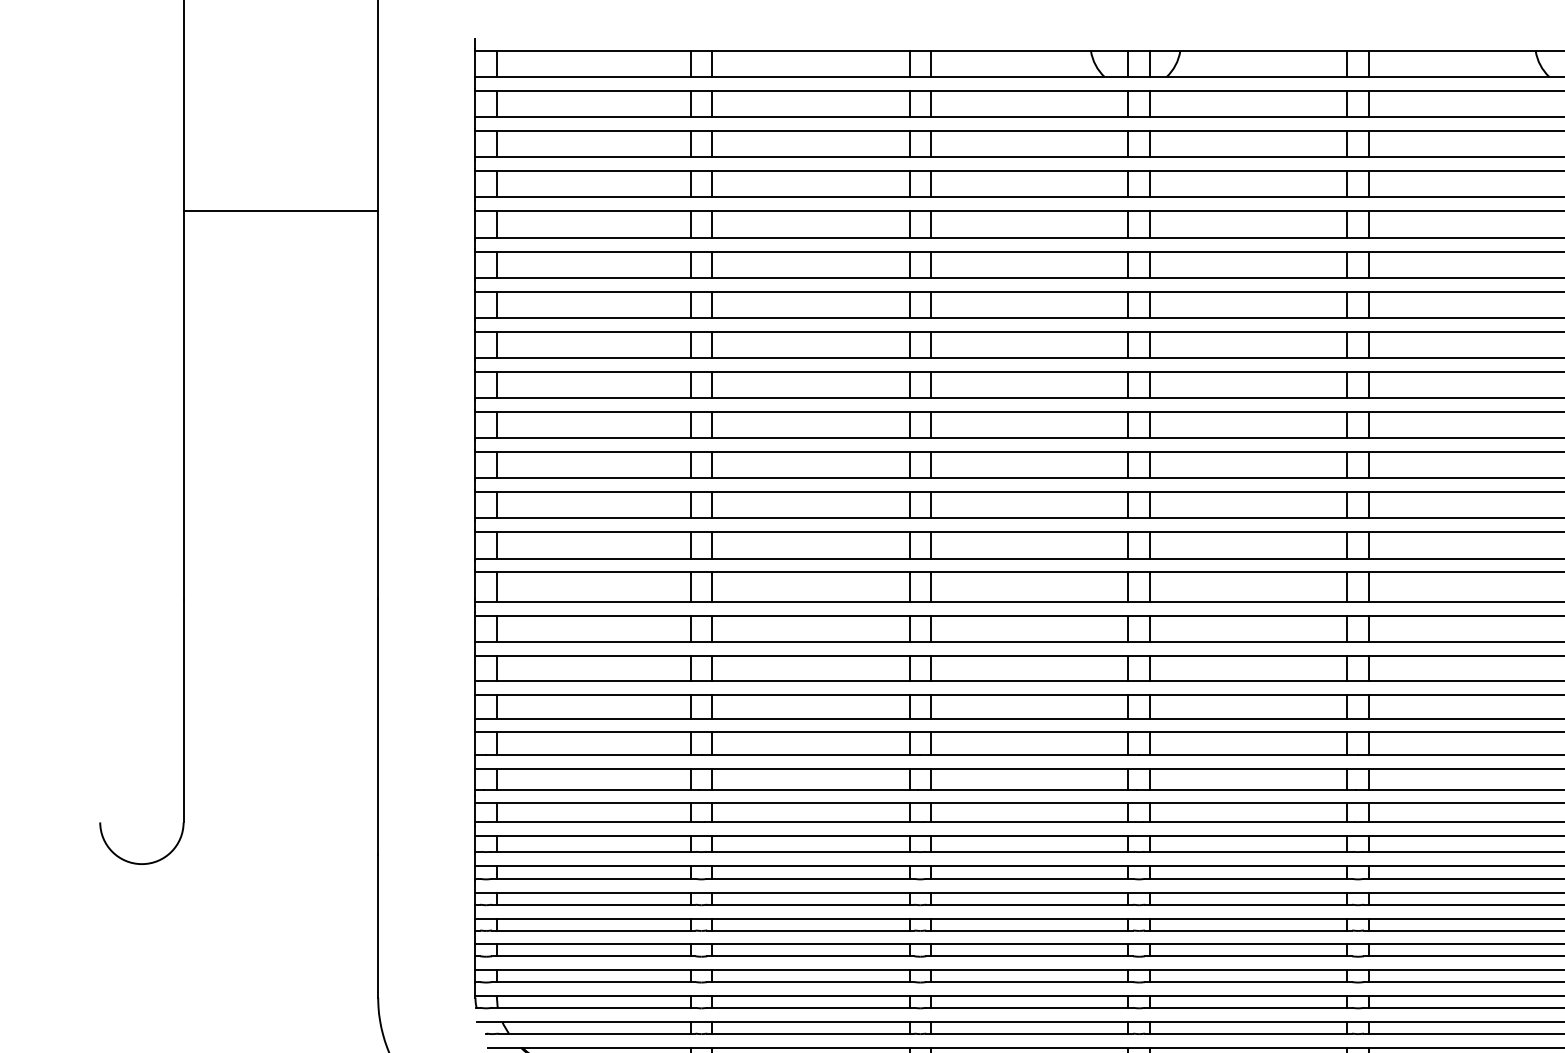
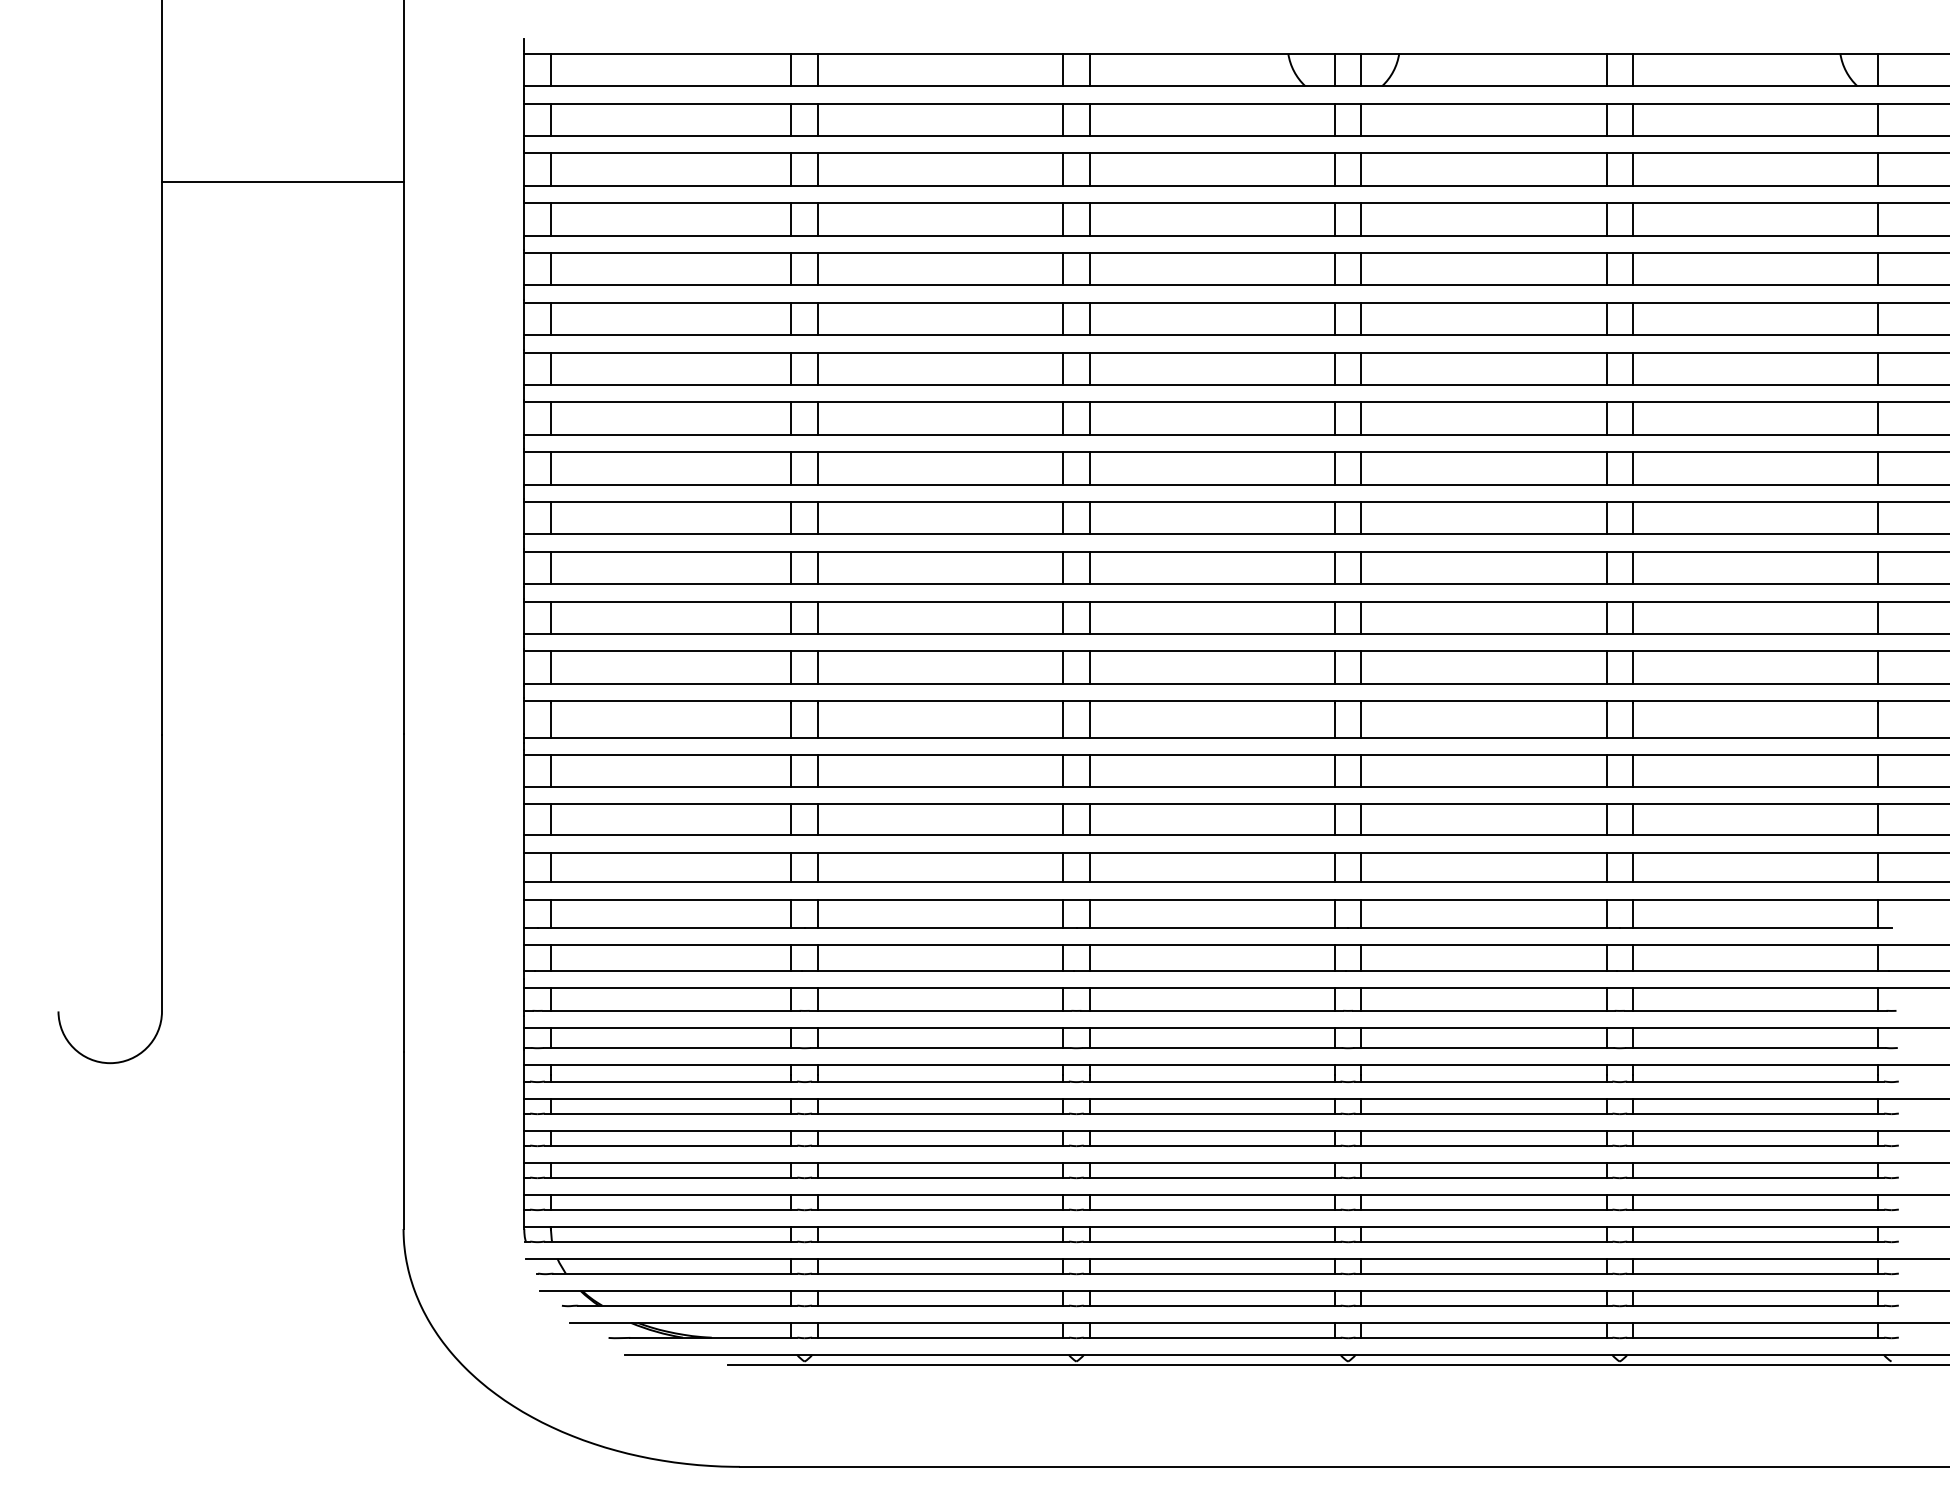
line: (280, 211) -> (282, 182), moved

